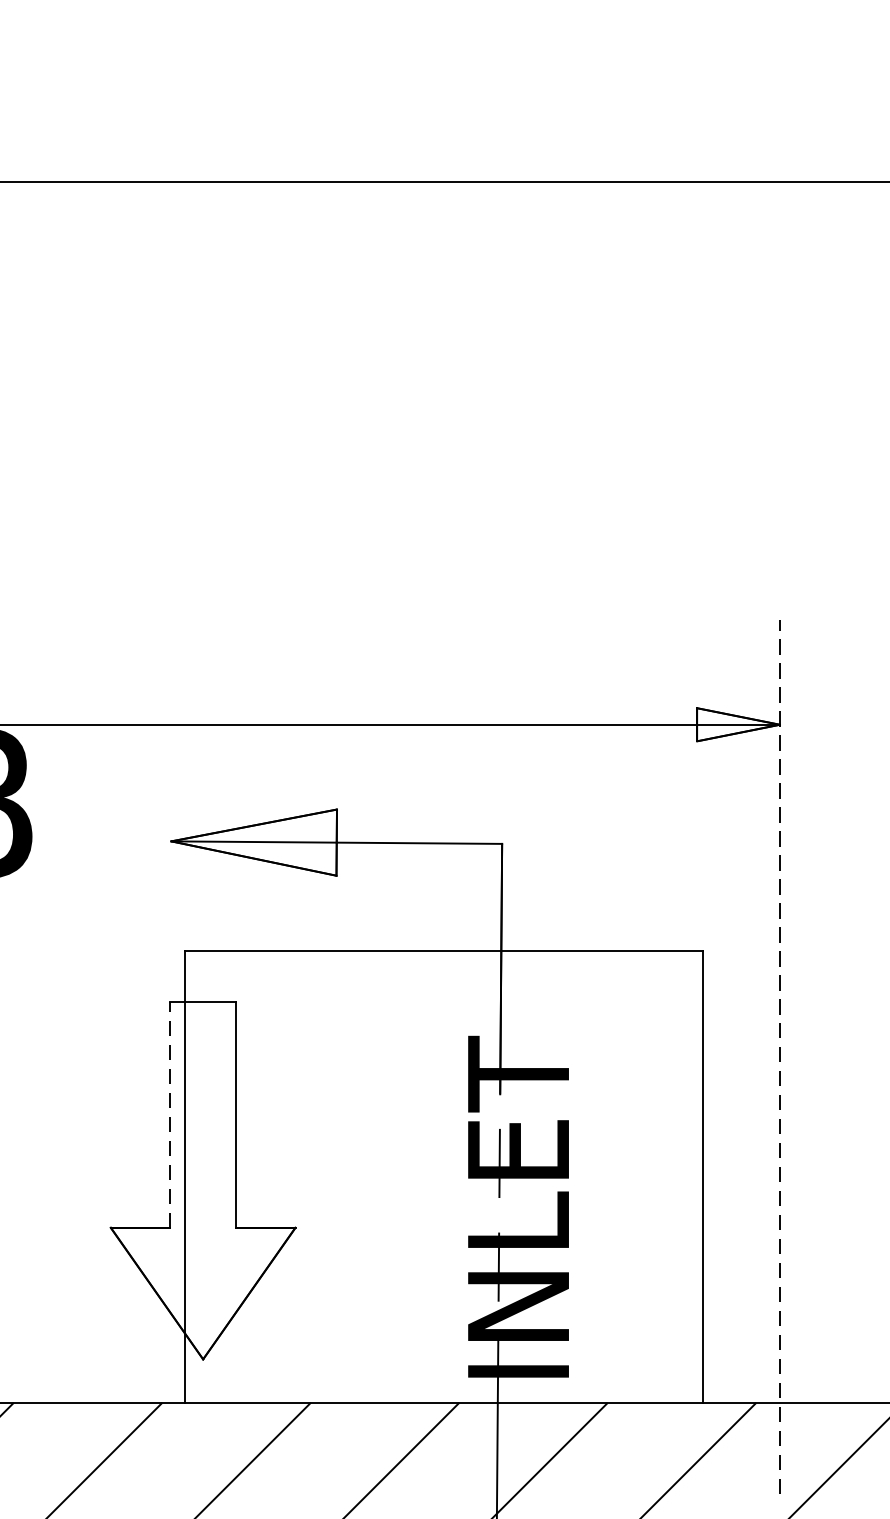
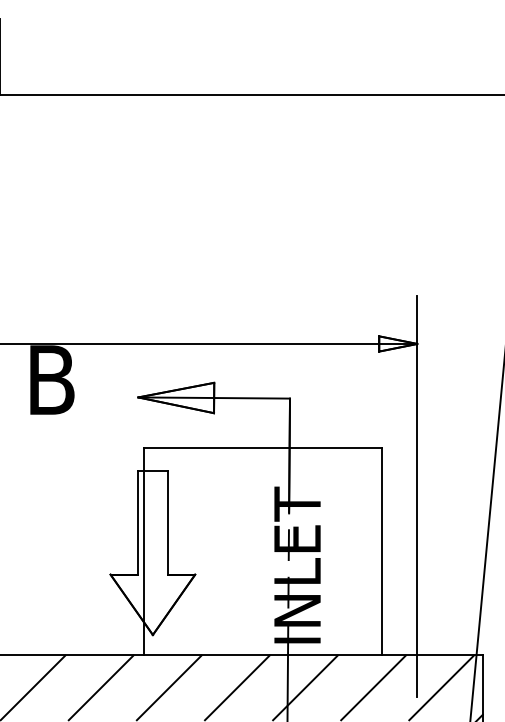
line: (780, 1055) -> (417, 495), dashed -> solid
line: (169, 1114) -> (137, 522), dashed -> solid

